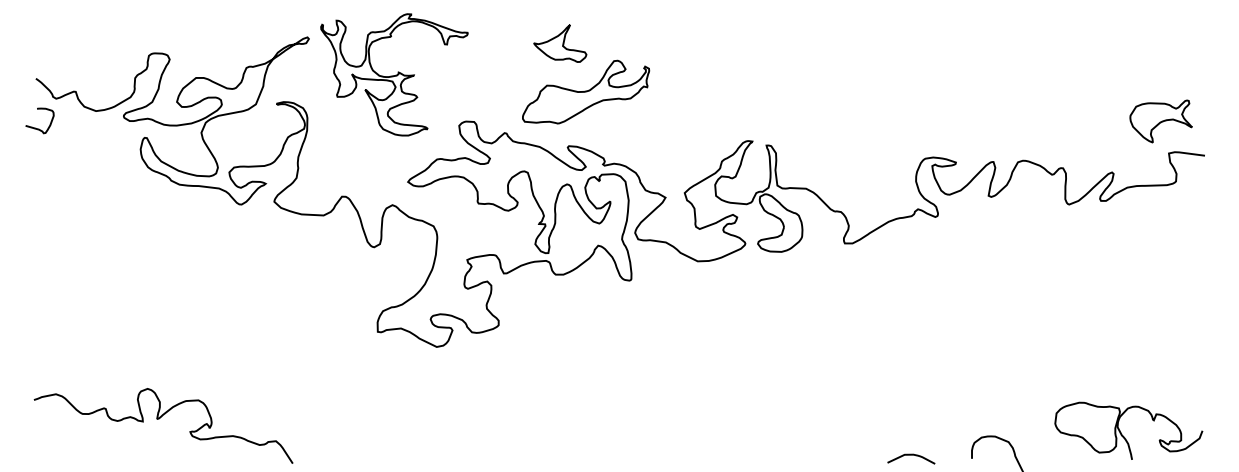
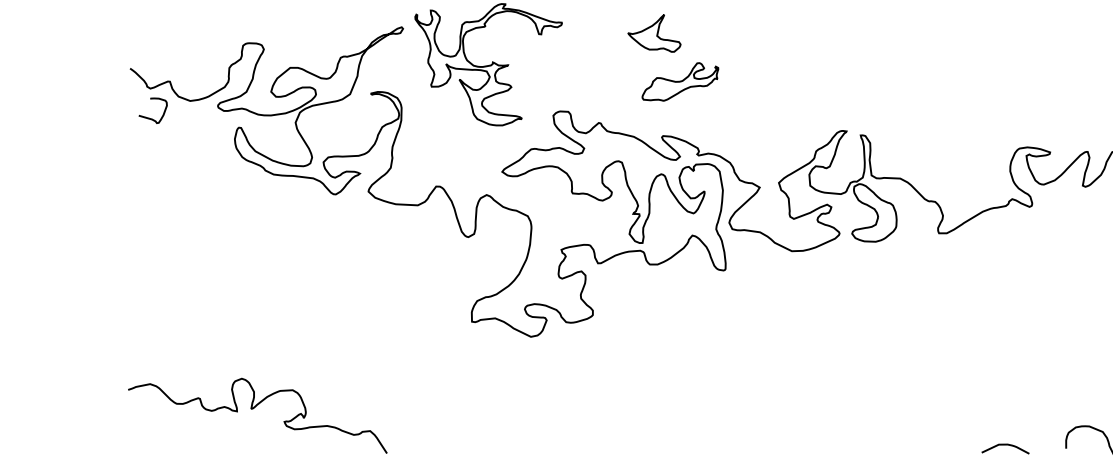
part: (586, 91) -> (680, 81), size x0.6
curve: (39, 128) -> (152, 118), moved

